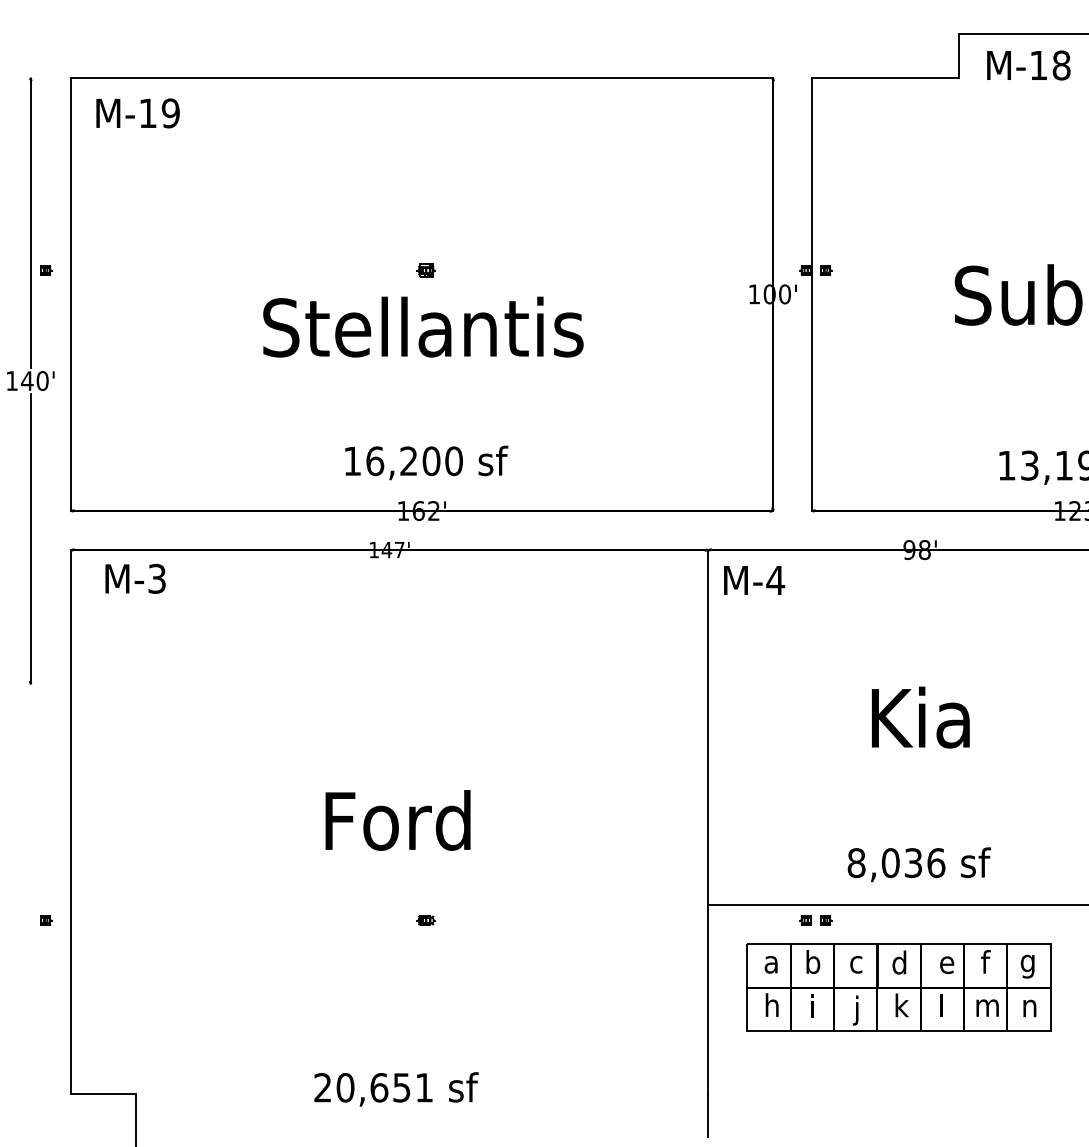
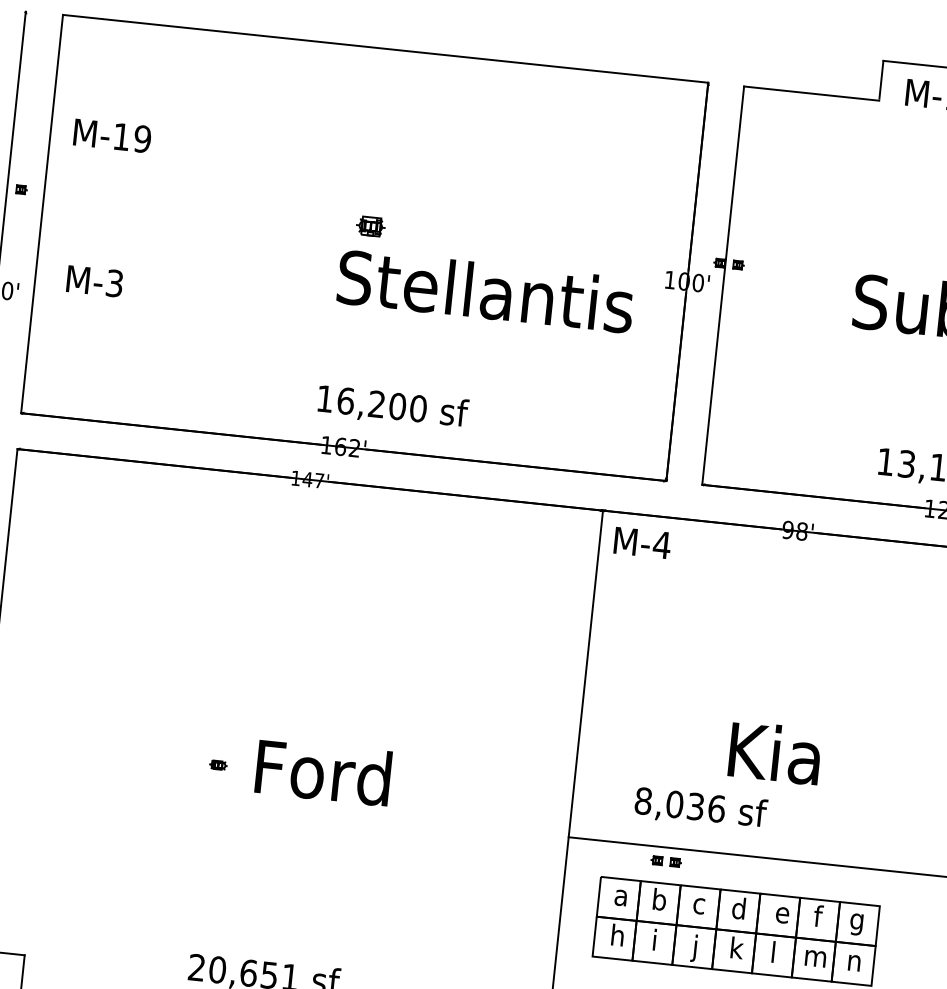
text: (137, 113) -> (111, 136), moved
part: (425, 270) -> (370, 226), size x1.6
text: (423, 326) -> (486, 290), moved
text: (426, 462) -> (392, 407), moved
text: (135, 578) -> (94, 281), moved
text: (920, 717) -> (774, 753), moved
text: (397, 820) -> (322, 772), moved
text: (918, 864) -> (700, 808), moved
part: (425, 920) -> (217, 765), moved

